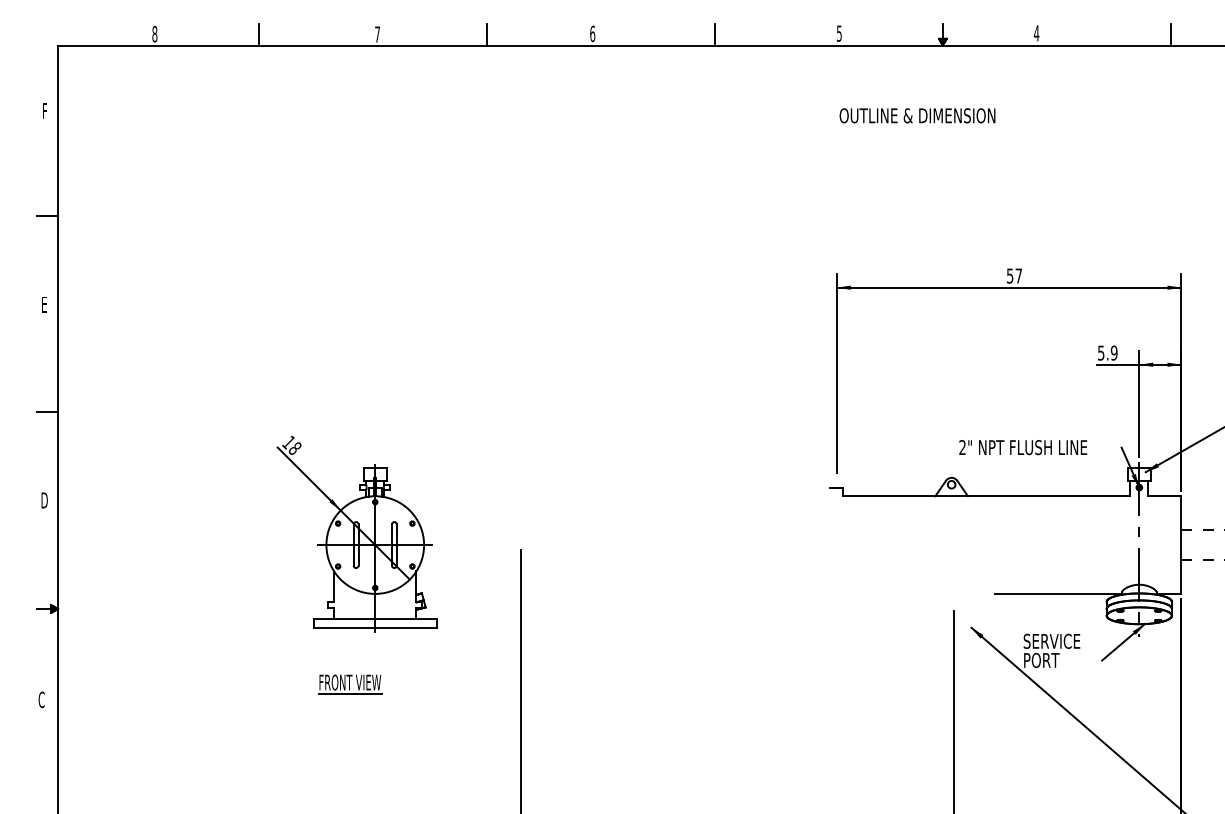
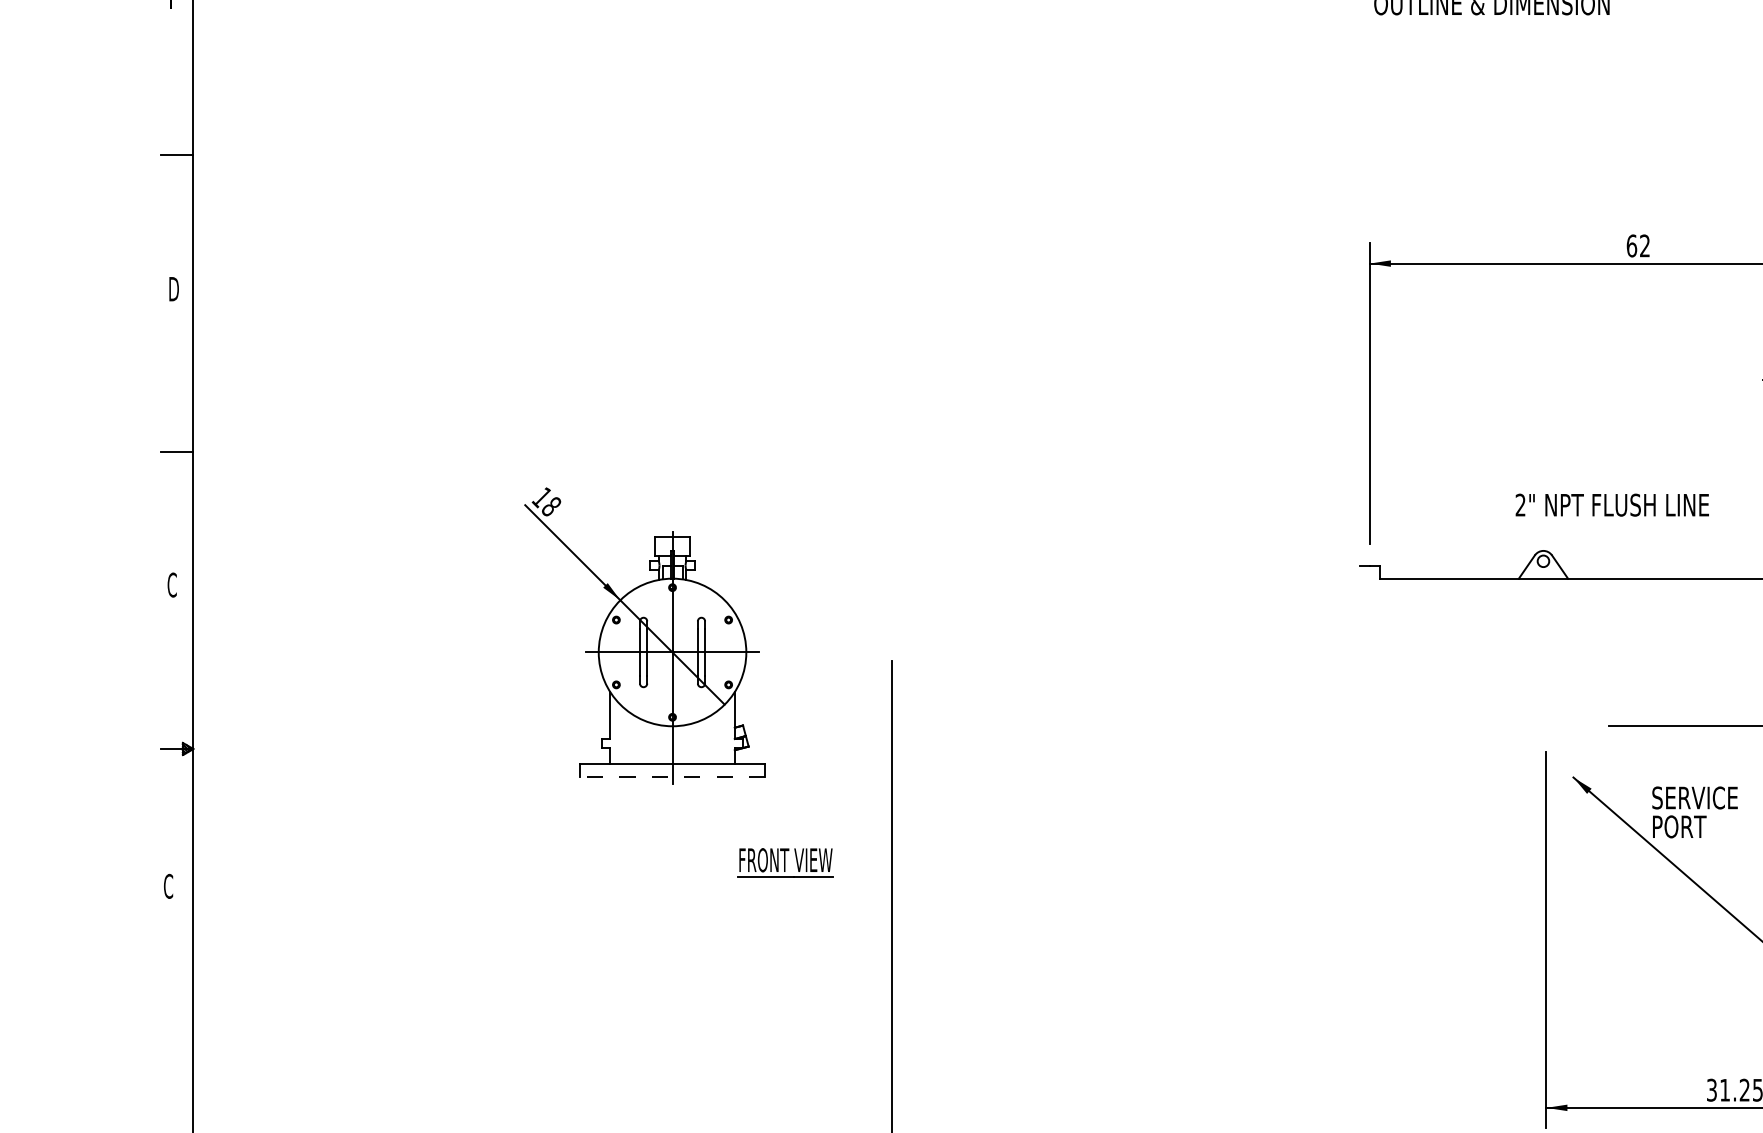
text: (1013, 275) -> (1636, 245), 57 -> 62
text: (45, 304) -> (174, 288), E -> D
text: (1023, 447) -> (1612, 505), moved
text: (44, 500) -> (172, 585), D -> C
line: (374, 627) -> (671, 777), solid -> dashed
part: (350, 684) -> (786, 863), moved

